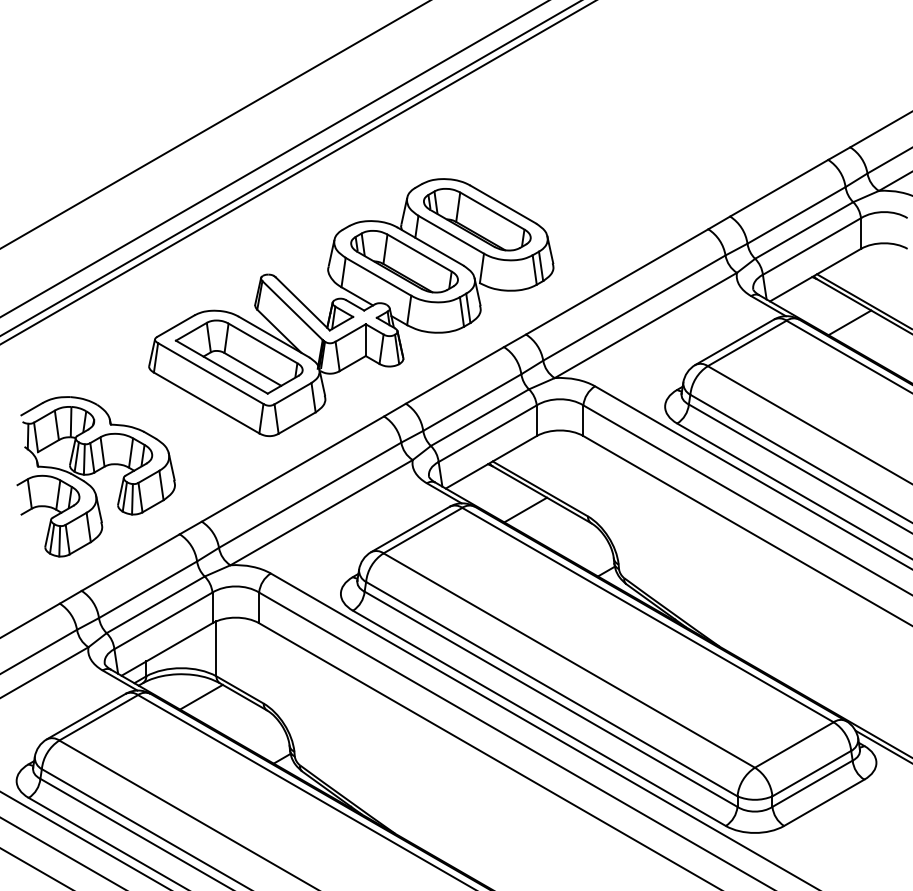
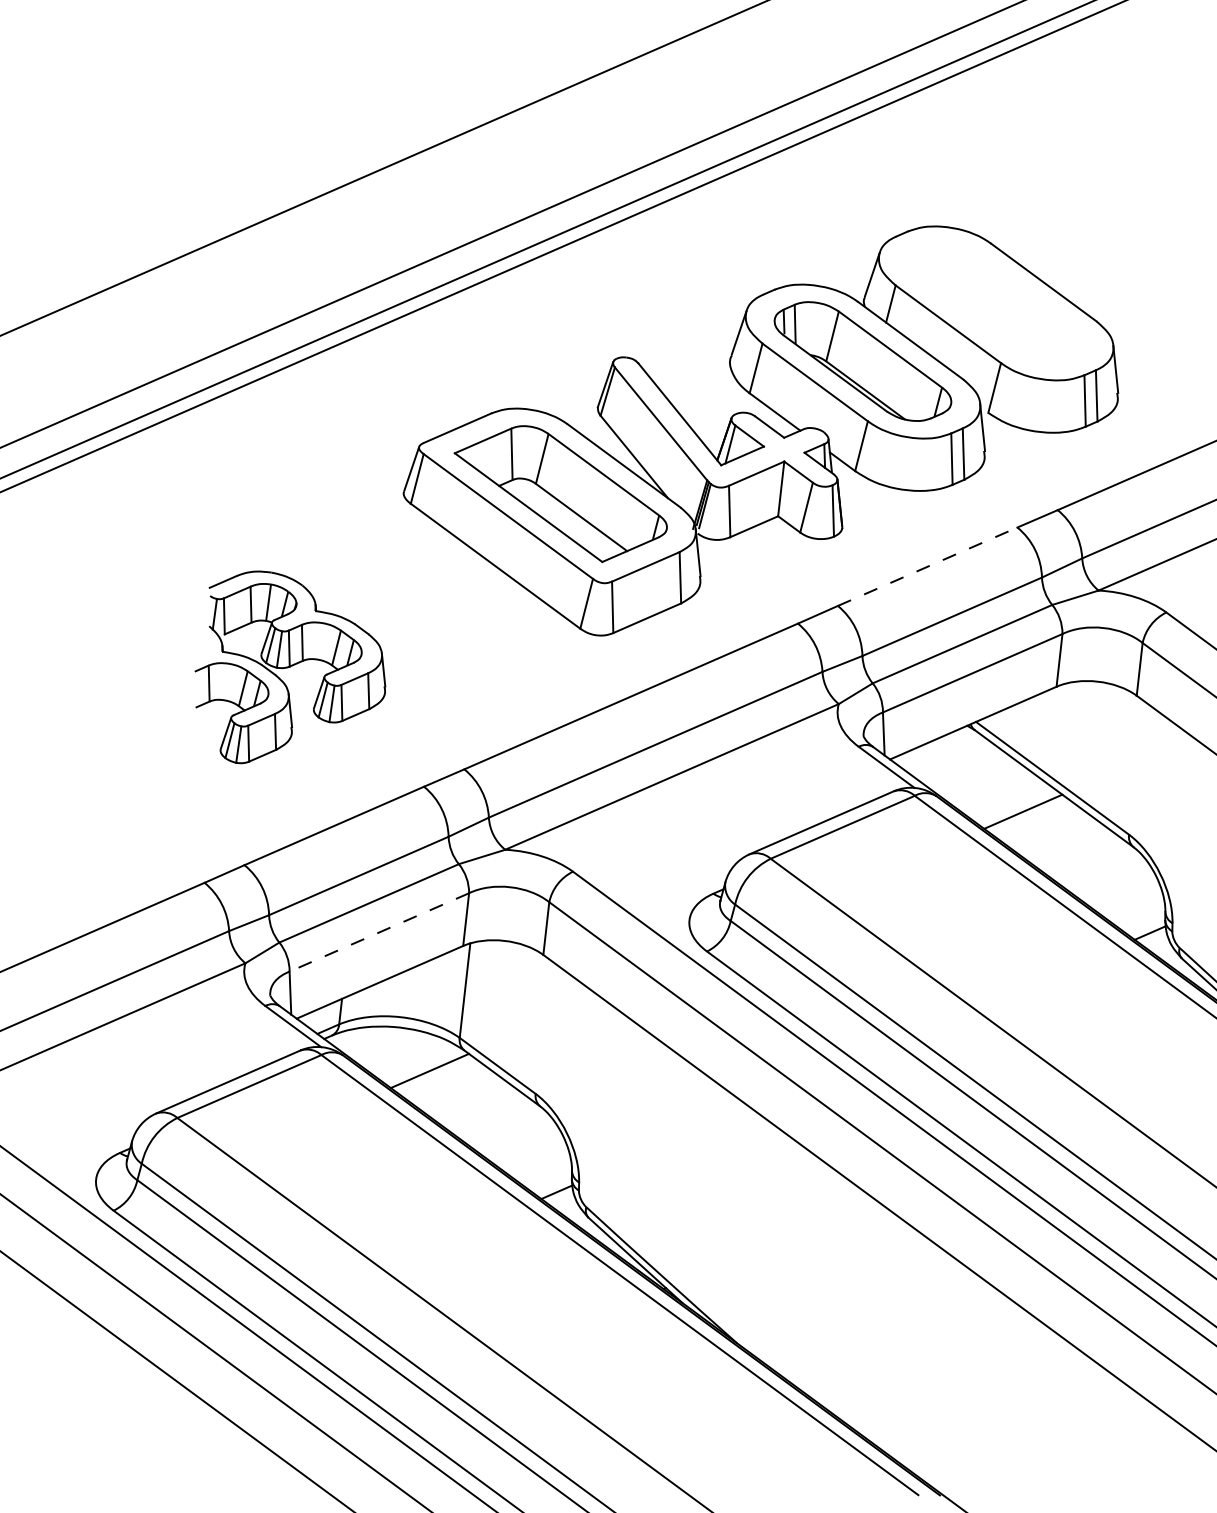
part: (477, 219) -> (996, 303), removed
line: (454, 375) -> (926, 566), solid -> dashed
part: (95, 476) -> (290, 671), size x0.7
line: (163, 620) -> (379, 931), solid -> dashed

